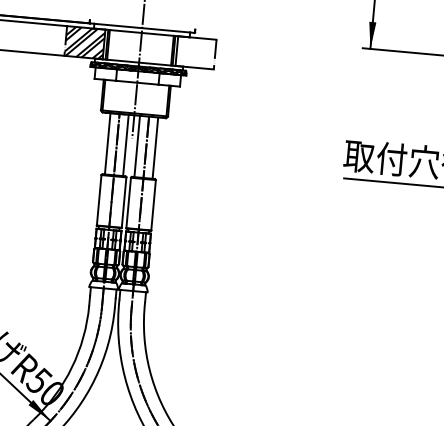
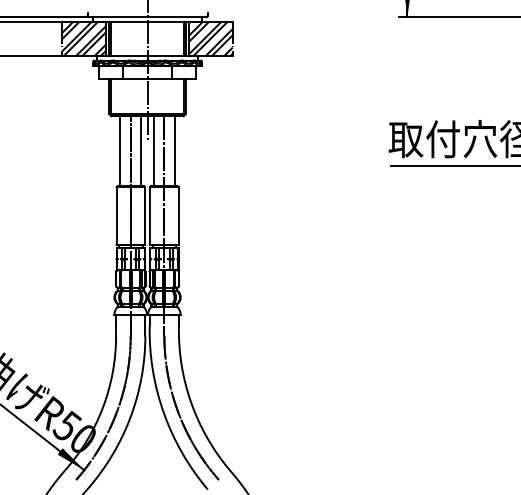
hatch: (195, 53) -> (210, 39), added

